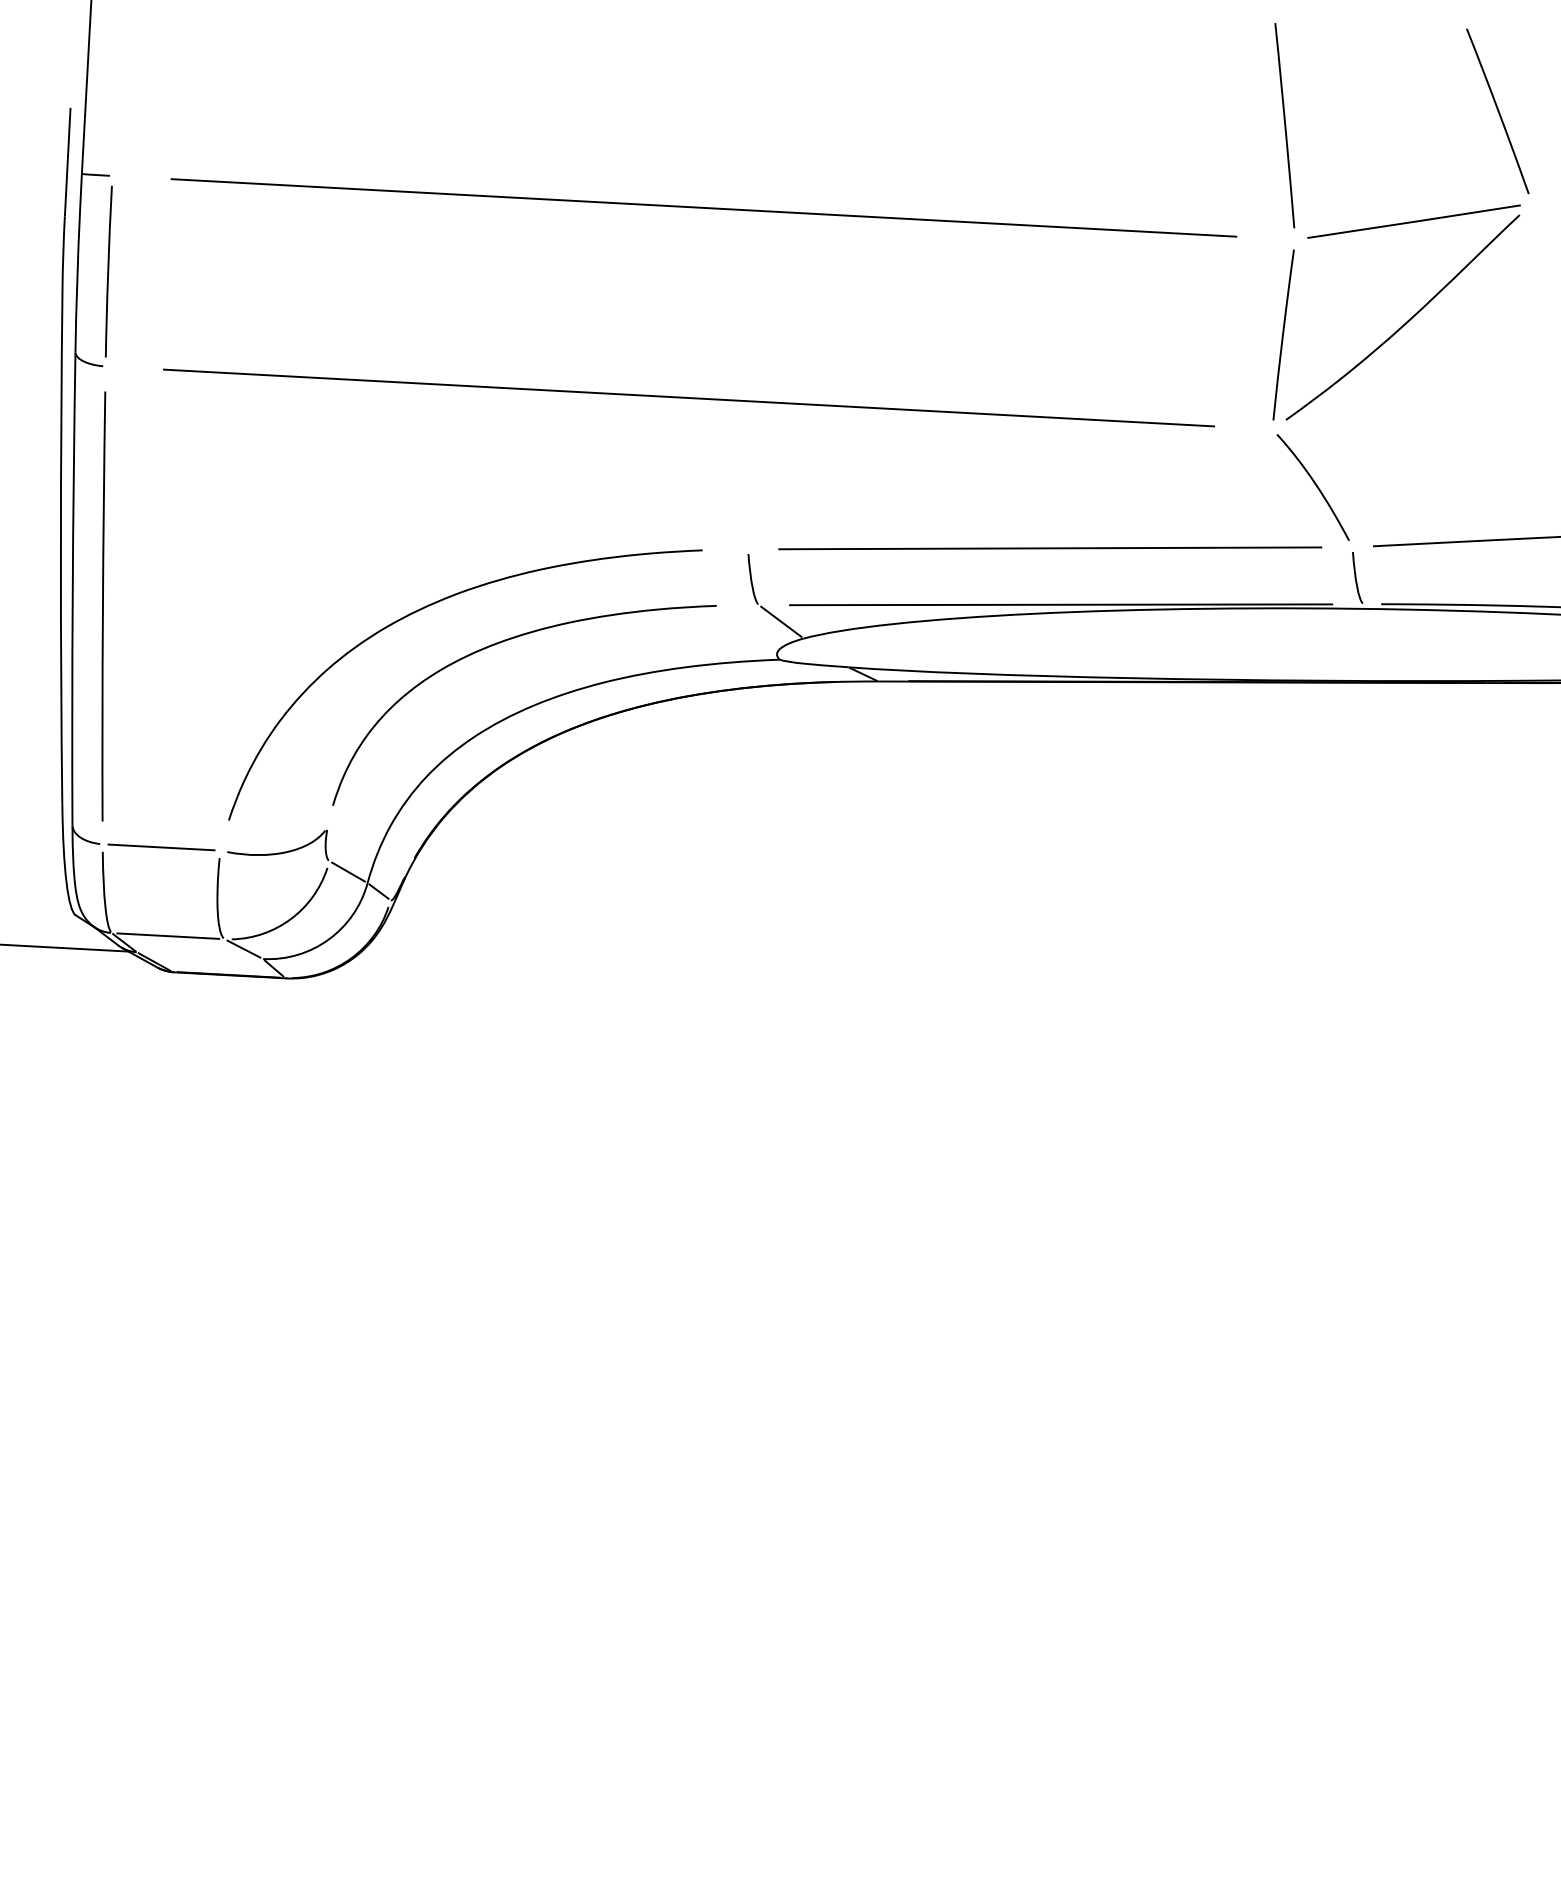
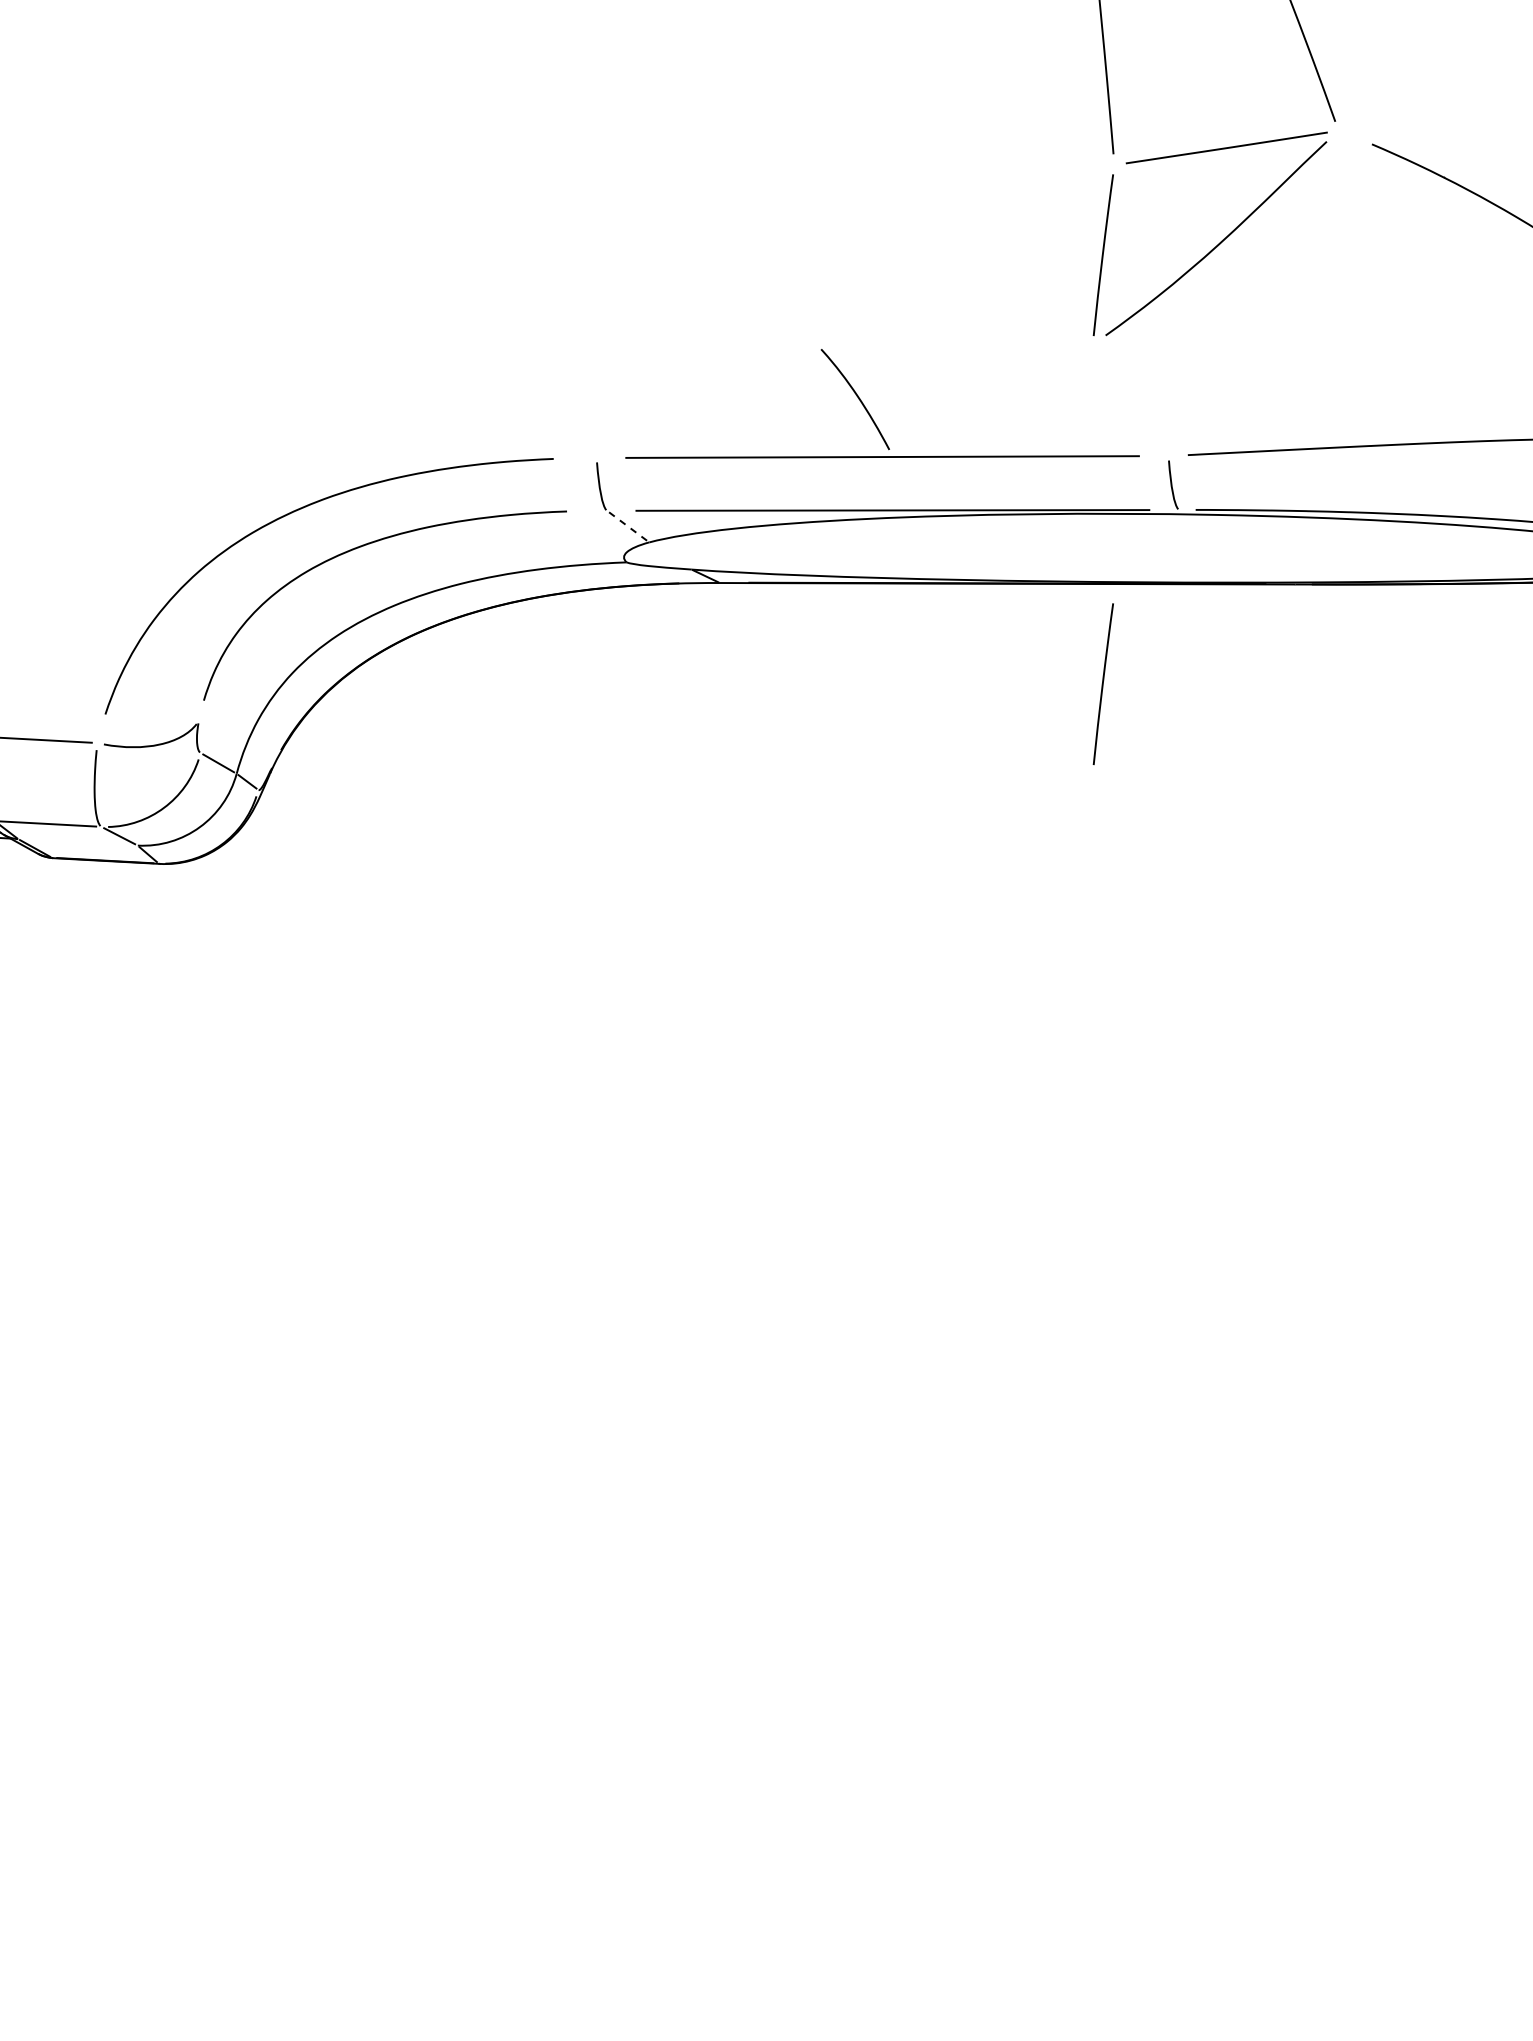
line: (703, 207) -> (554, 134), removed
line: (688, 397) -> (540, 314), removed
curve: (1314, 484) -> (856, 396), moved
line: (781, 621) -> (628, 526), solid -> dashed
line: (1282, 787) -> (1102, 683), added

